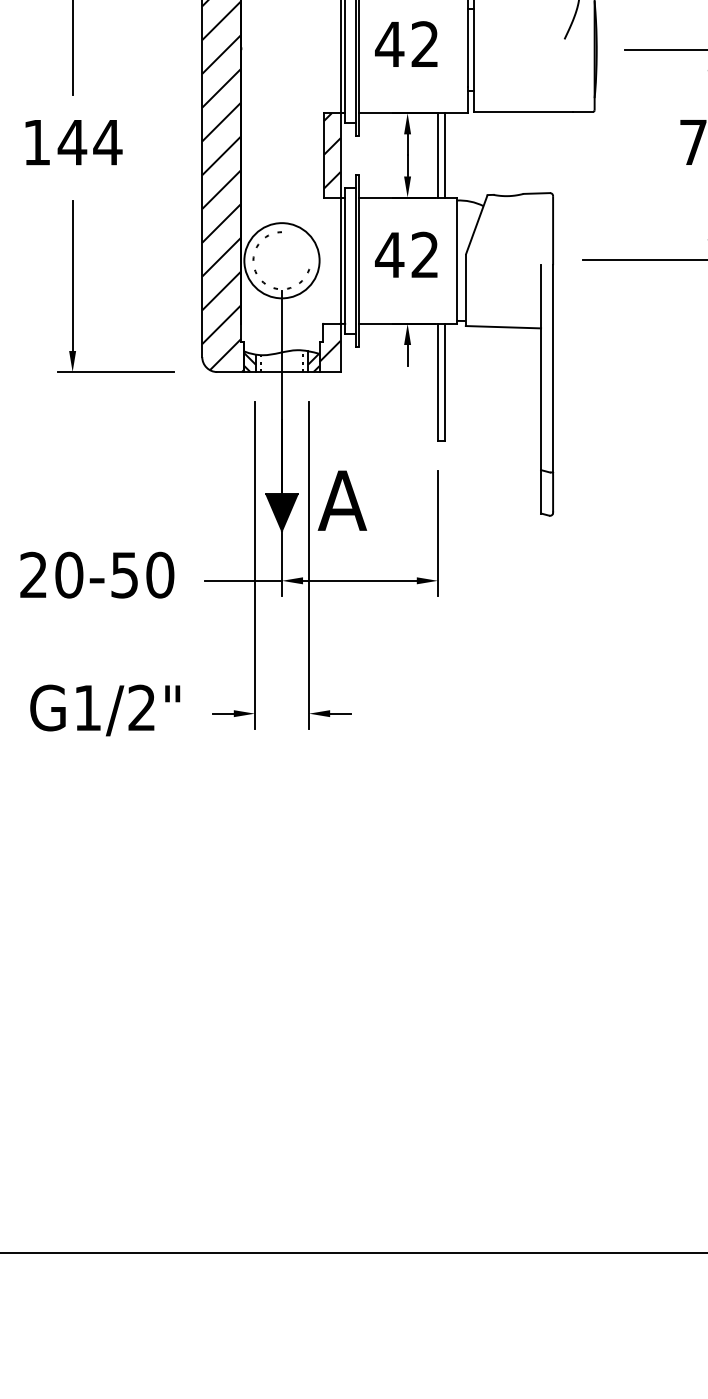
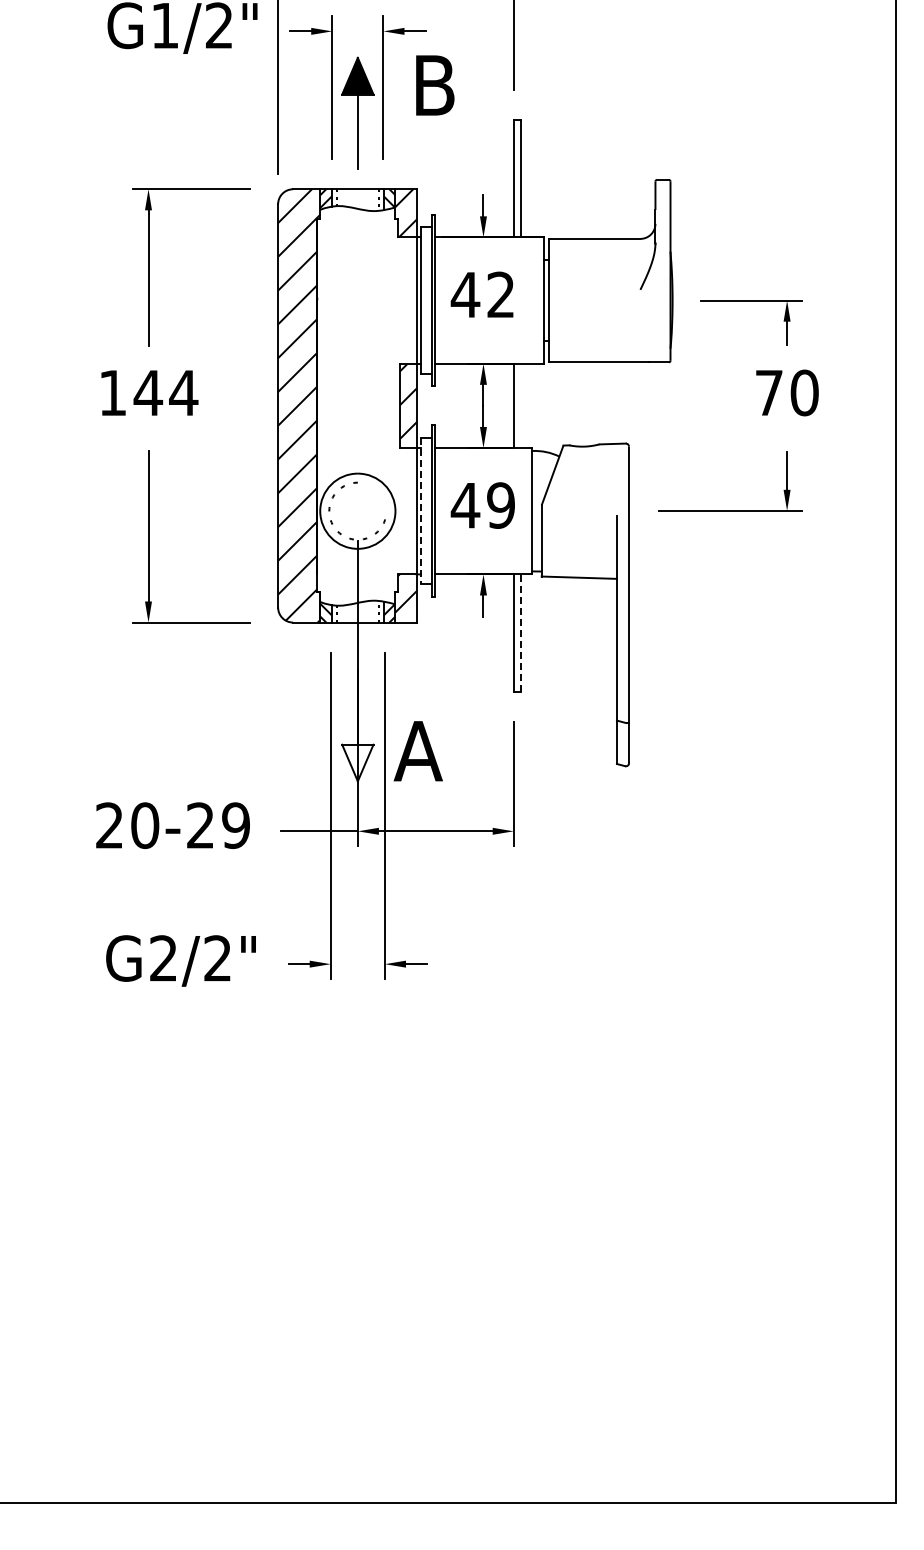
line: (445, 155) -> (521, 405), removed
text: (424, 255) -> (500, 505), 42 -> 49
line: (345, 261) -> (421, 511), solid -> dashed
line: (445, 383) -> (521, 633), solid -> dashed
fill: (281, 512) -> (357, 762), removed
text: (142, 575) -> (218, 825), 20-50 -> 20-29
text: (87, 708) -> (163, 958), G1/2" -> G2/2"

